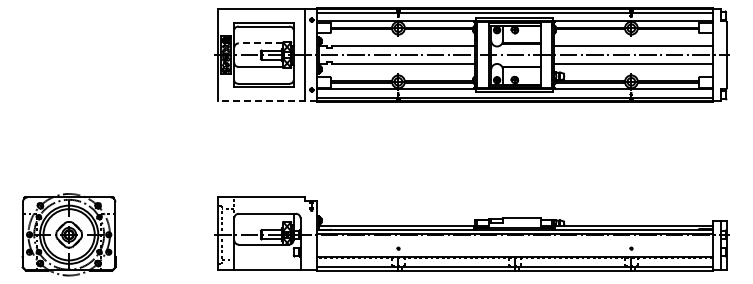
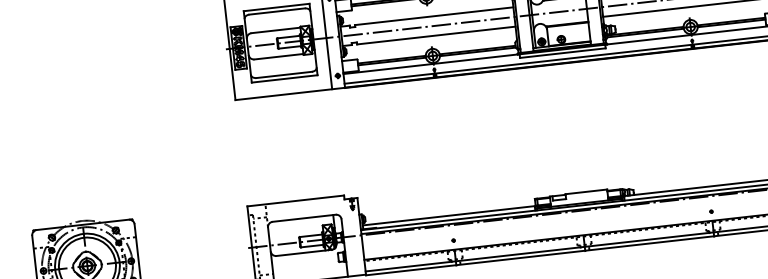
line: (260, 43) -> (275, 30), dashed -> solid
line: (267, 101) -> (290, 93), dashed -> solid

